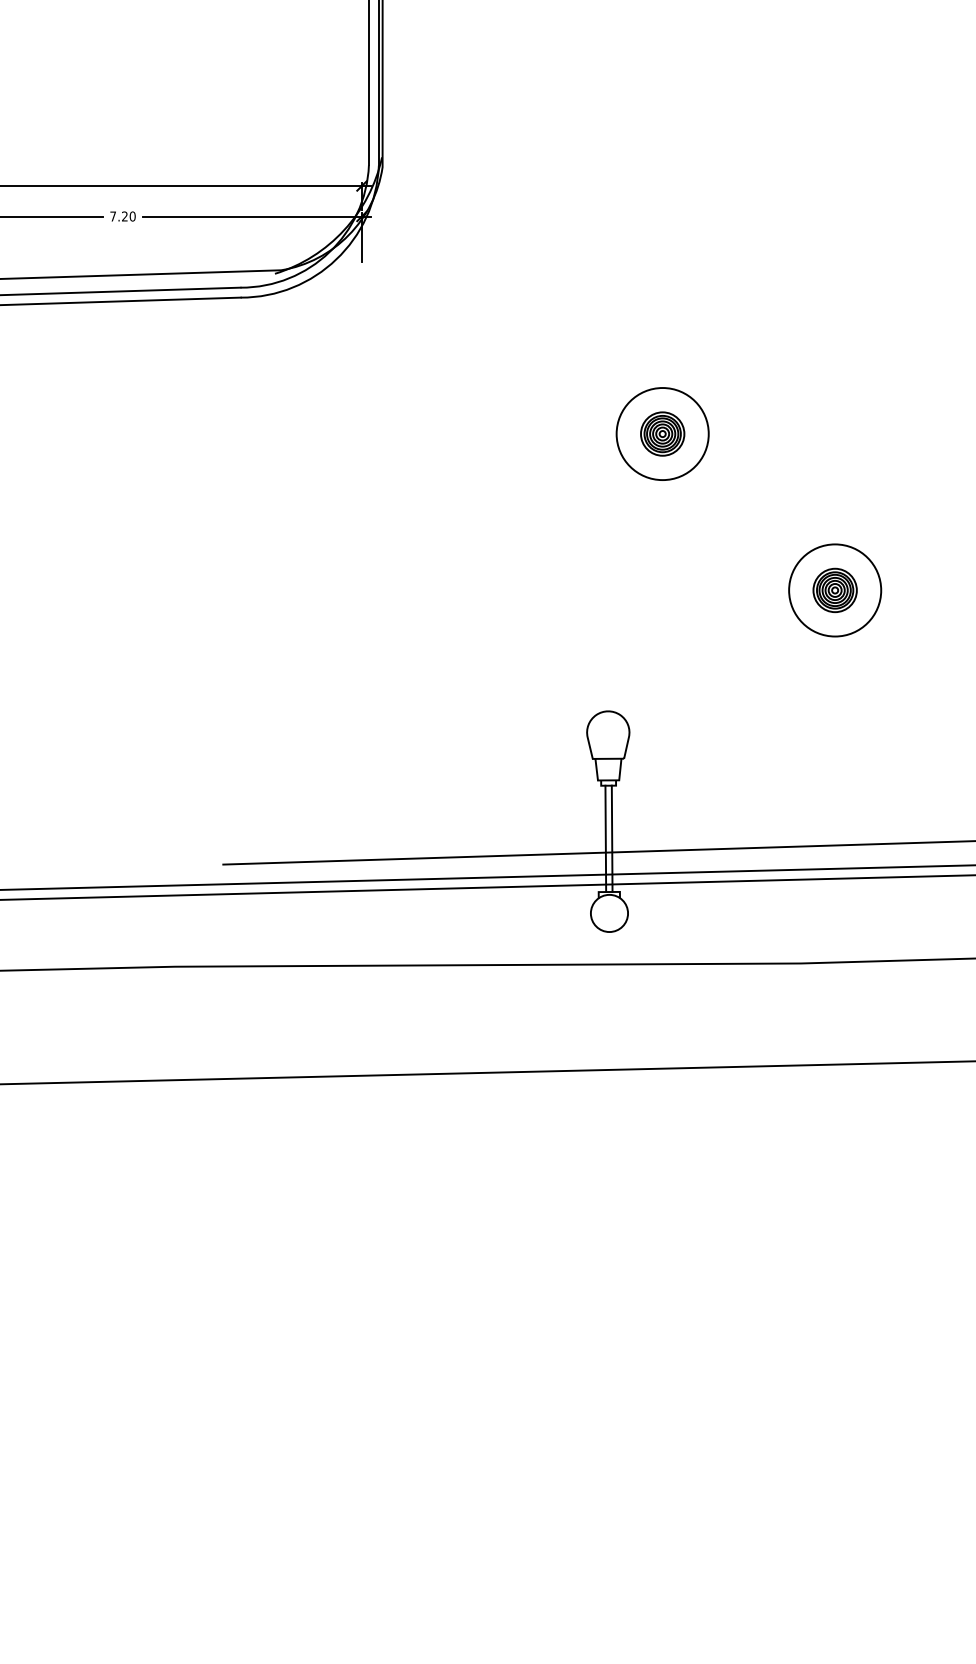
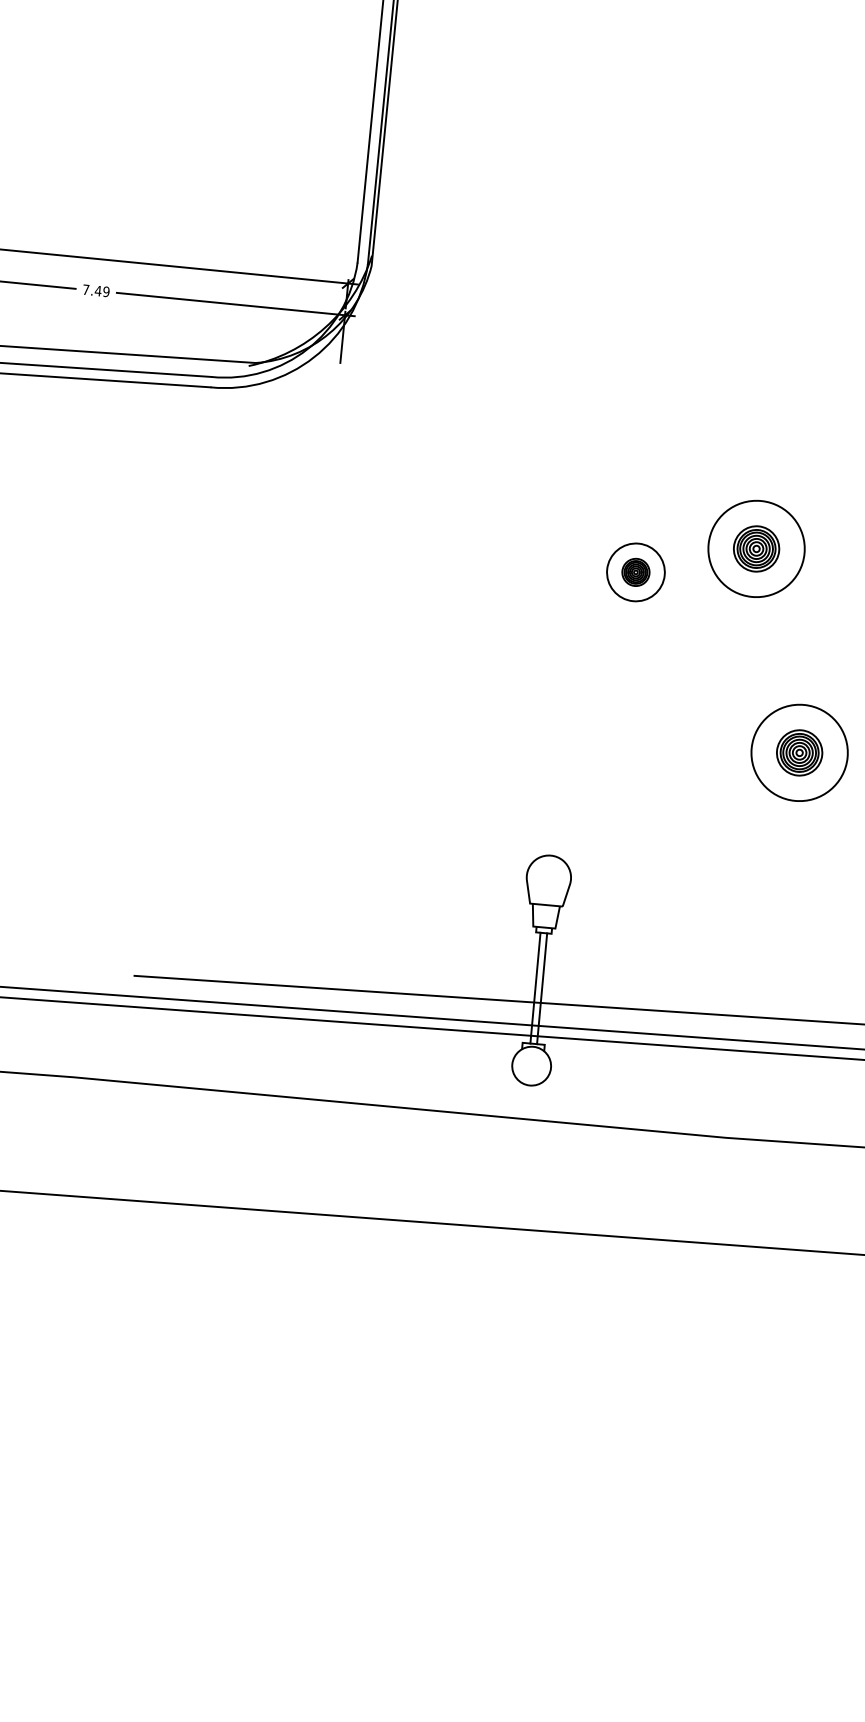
text: (128, 216) -> (102, 291), 7.20 -> 7.49
part: (775, 400) -> (756, 549), added
part: (662, 433) -> (635, 571), size x0.6

